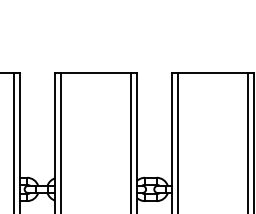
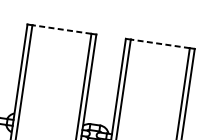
line: (95, 72) -> (61, 29), solid -> dashed
line: (212, 72) -> (160, 43), solid -> dashed

